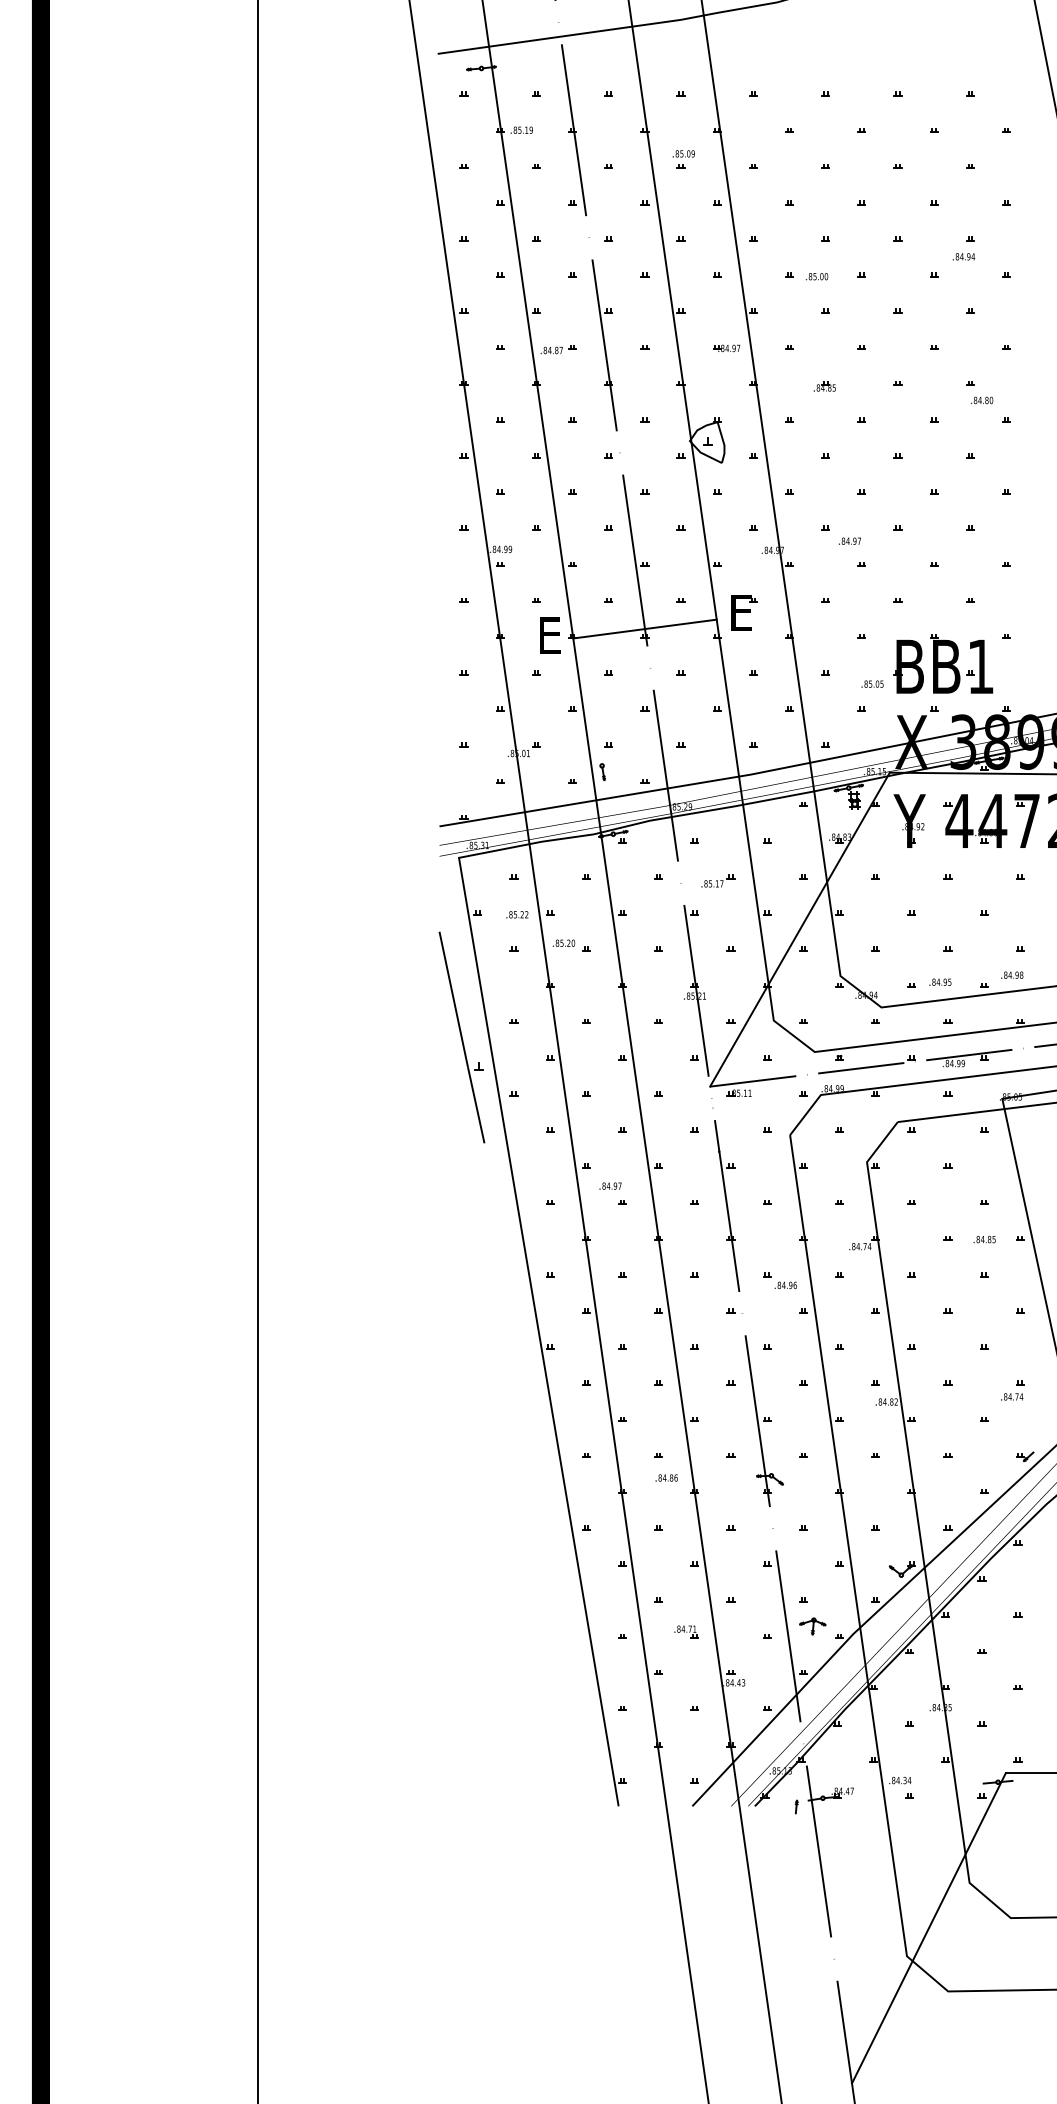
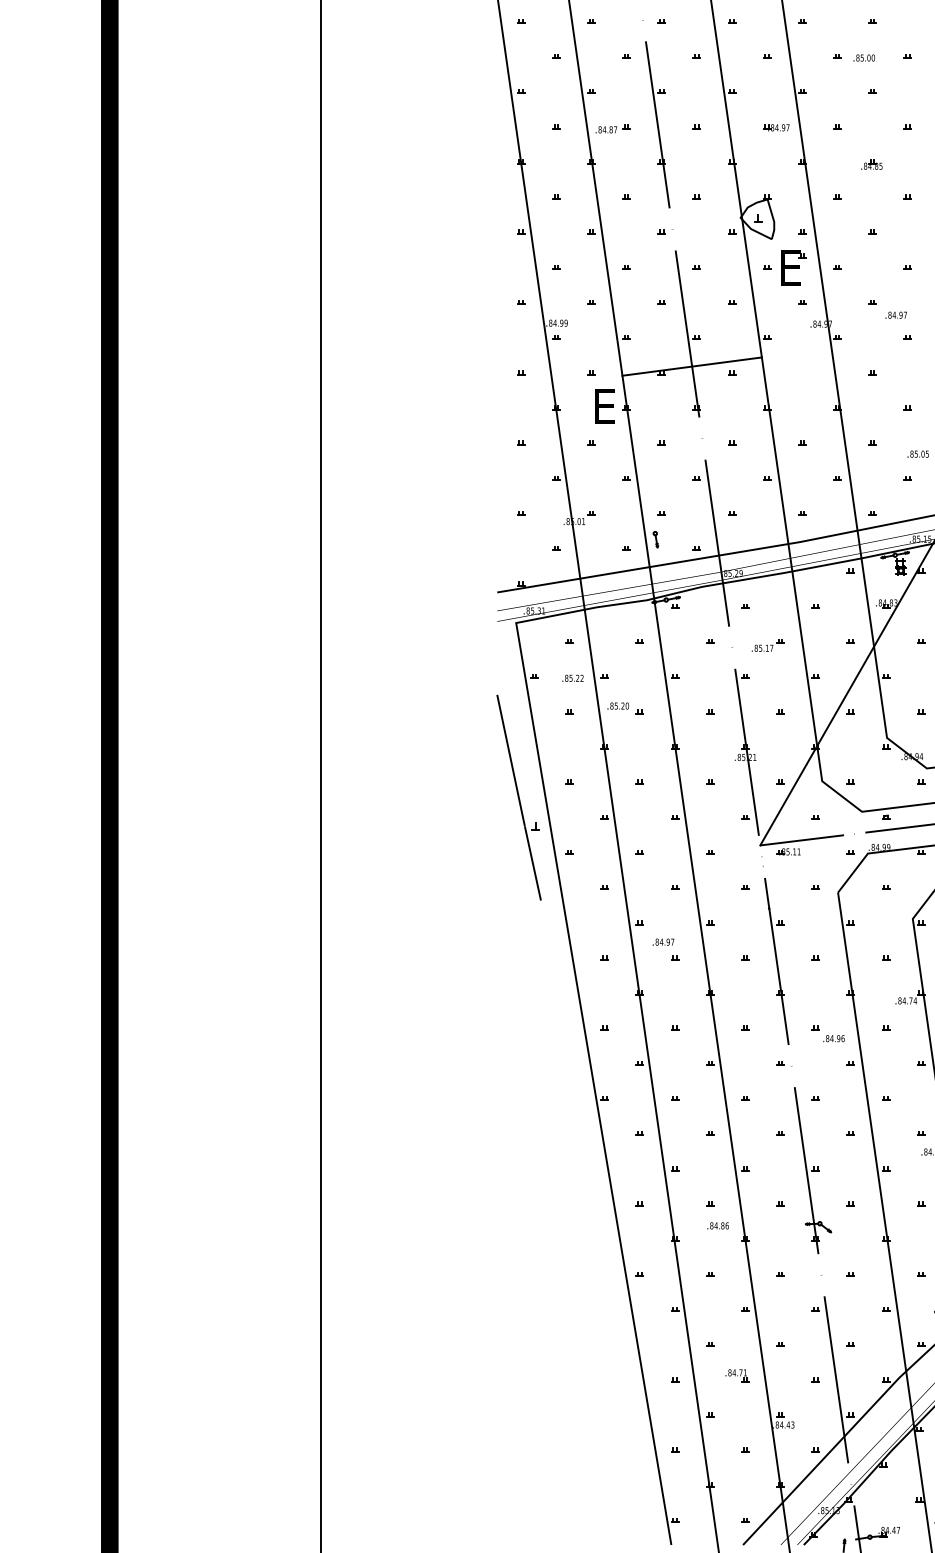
part: (744, 612) -> (793, 267), moved
line: (644, 628) -> (691, 366), moved
part: (812, 1626) -> (859, 1370), removed

